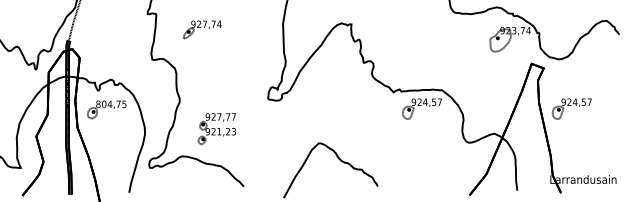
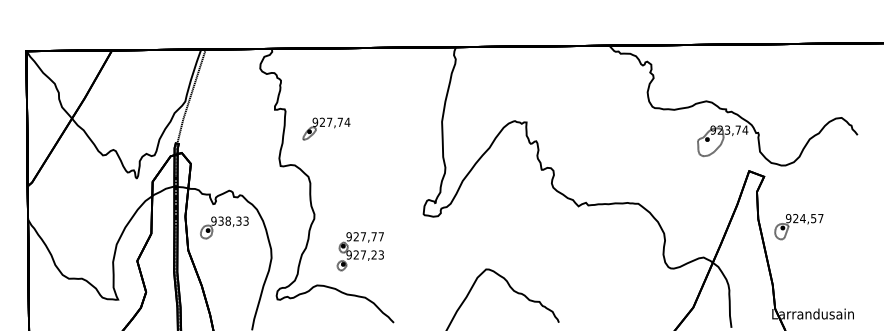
part: (202, 29) -> (326, 128), moved
text: (110, 103) -> (229, 220), 804,75 -> 938,33
part: (421, 109) -> (613, 227), removed
text: (219, 131) -> (363, 254), 921,23 -> 927,23

